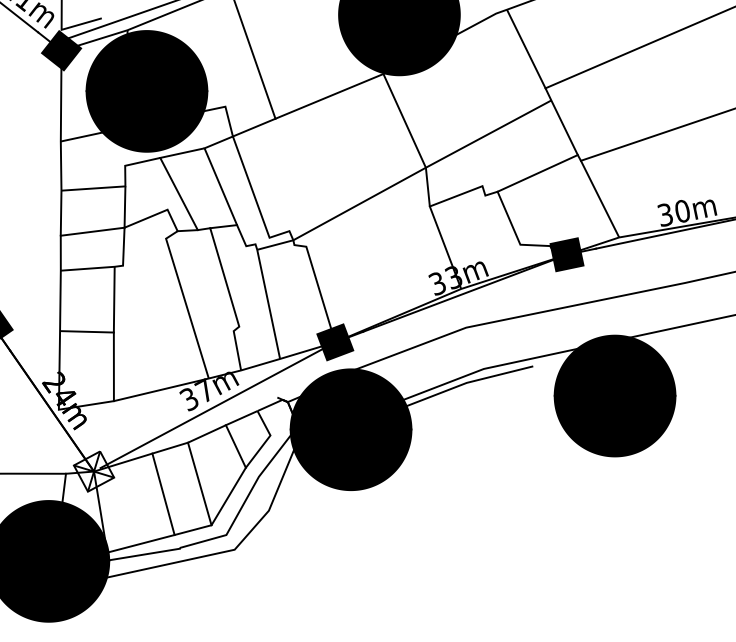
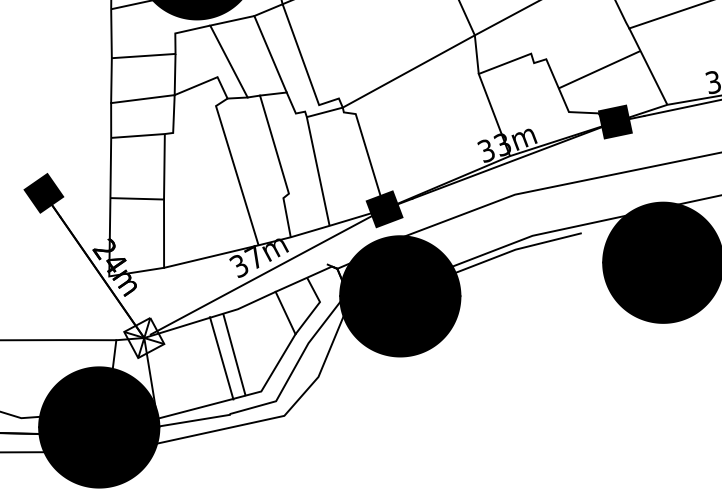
line: (537, 173) -> (598, 69), moved
line: (199, 483) -> (221, 357), moved
line: (163, 494) -> (234, 354), moved

